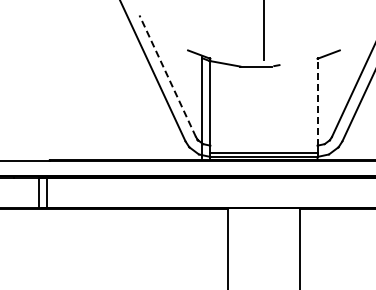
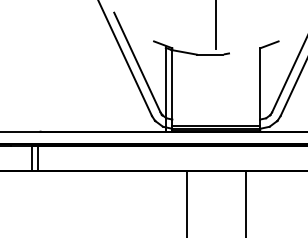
line: (167, 75) -> (137, 61), dashed -> solid
line: (317, 101) -> (260, 83), dashed -> solid

